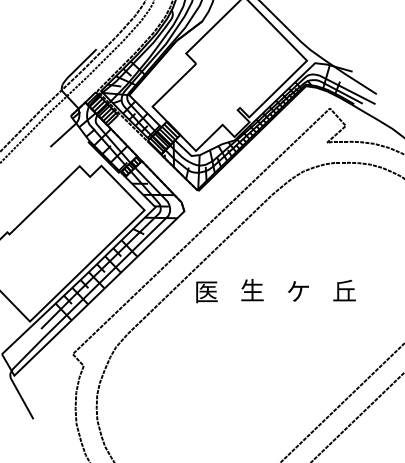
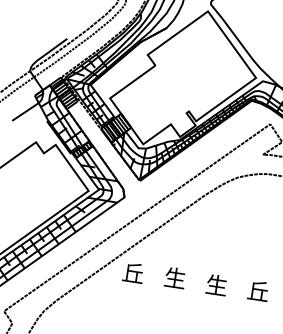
text: (298, 290) -> (216, 284), ケ -> 生
text: (206, 291) -> (133, 272), 医 -> 丘

